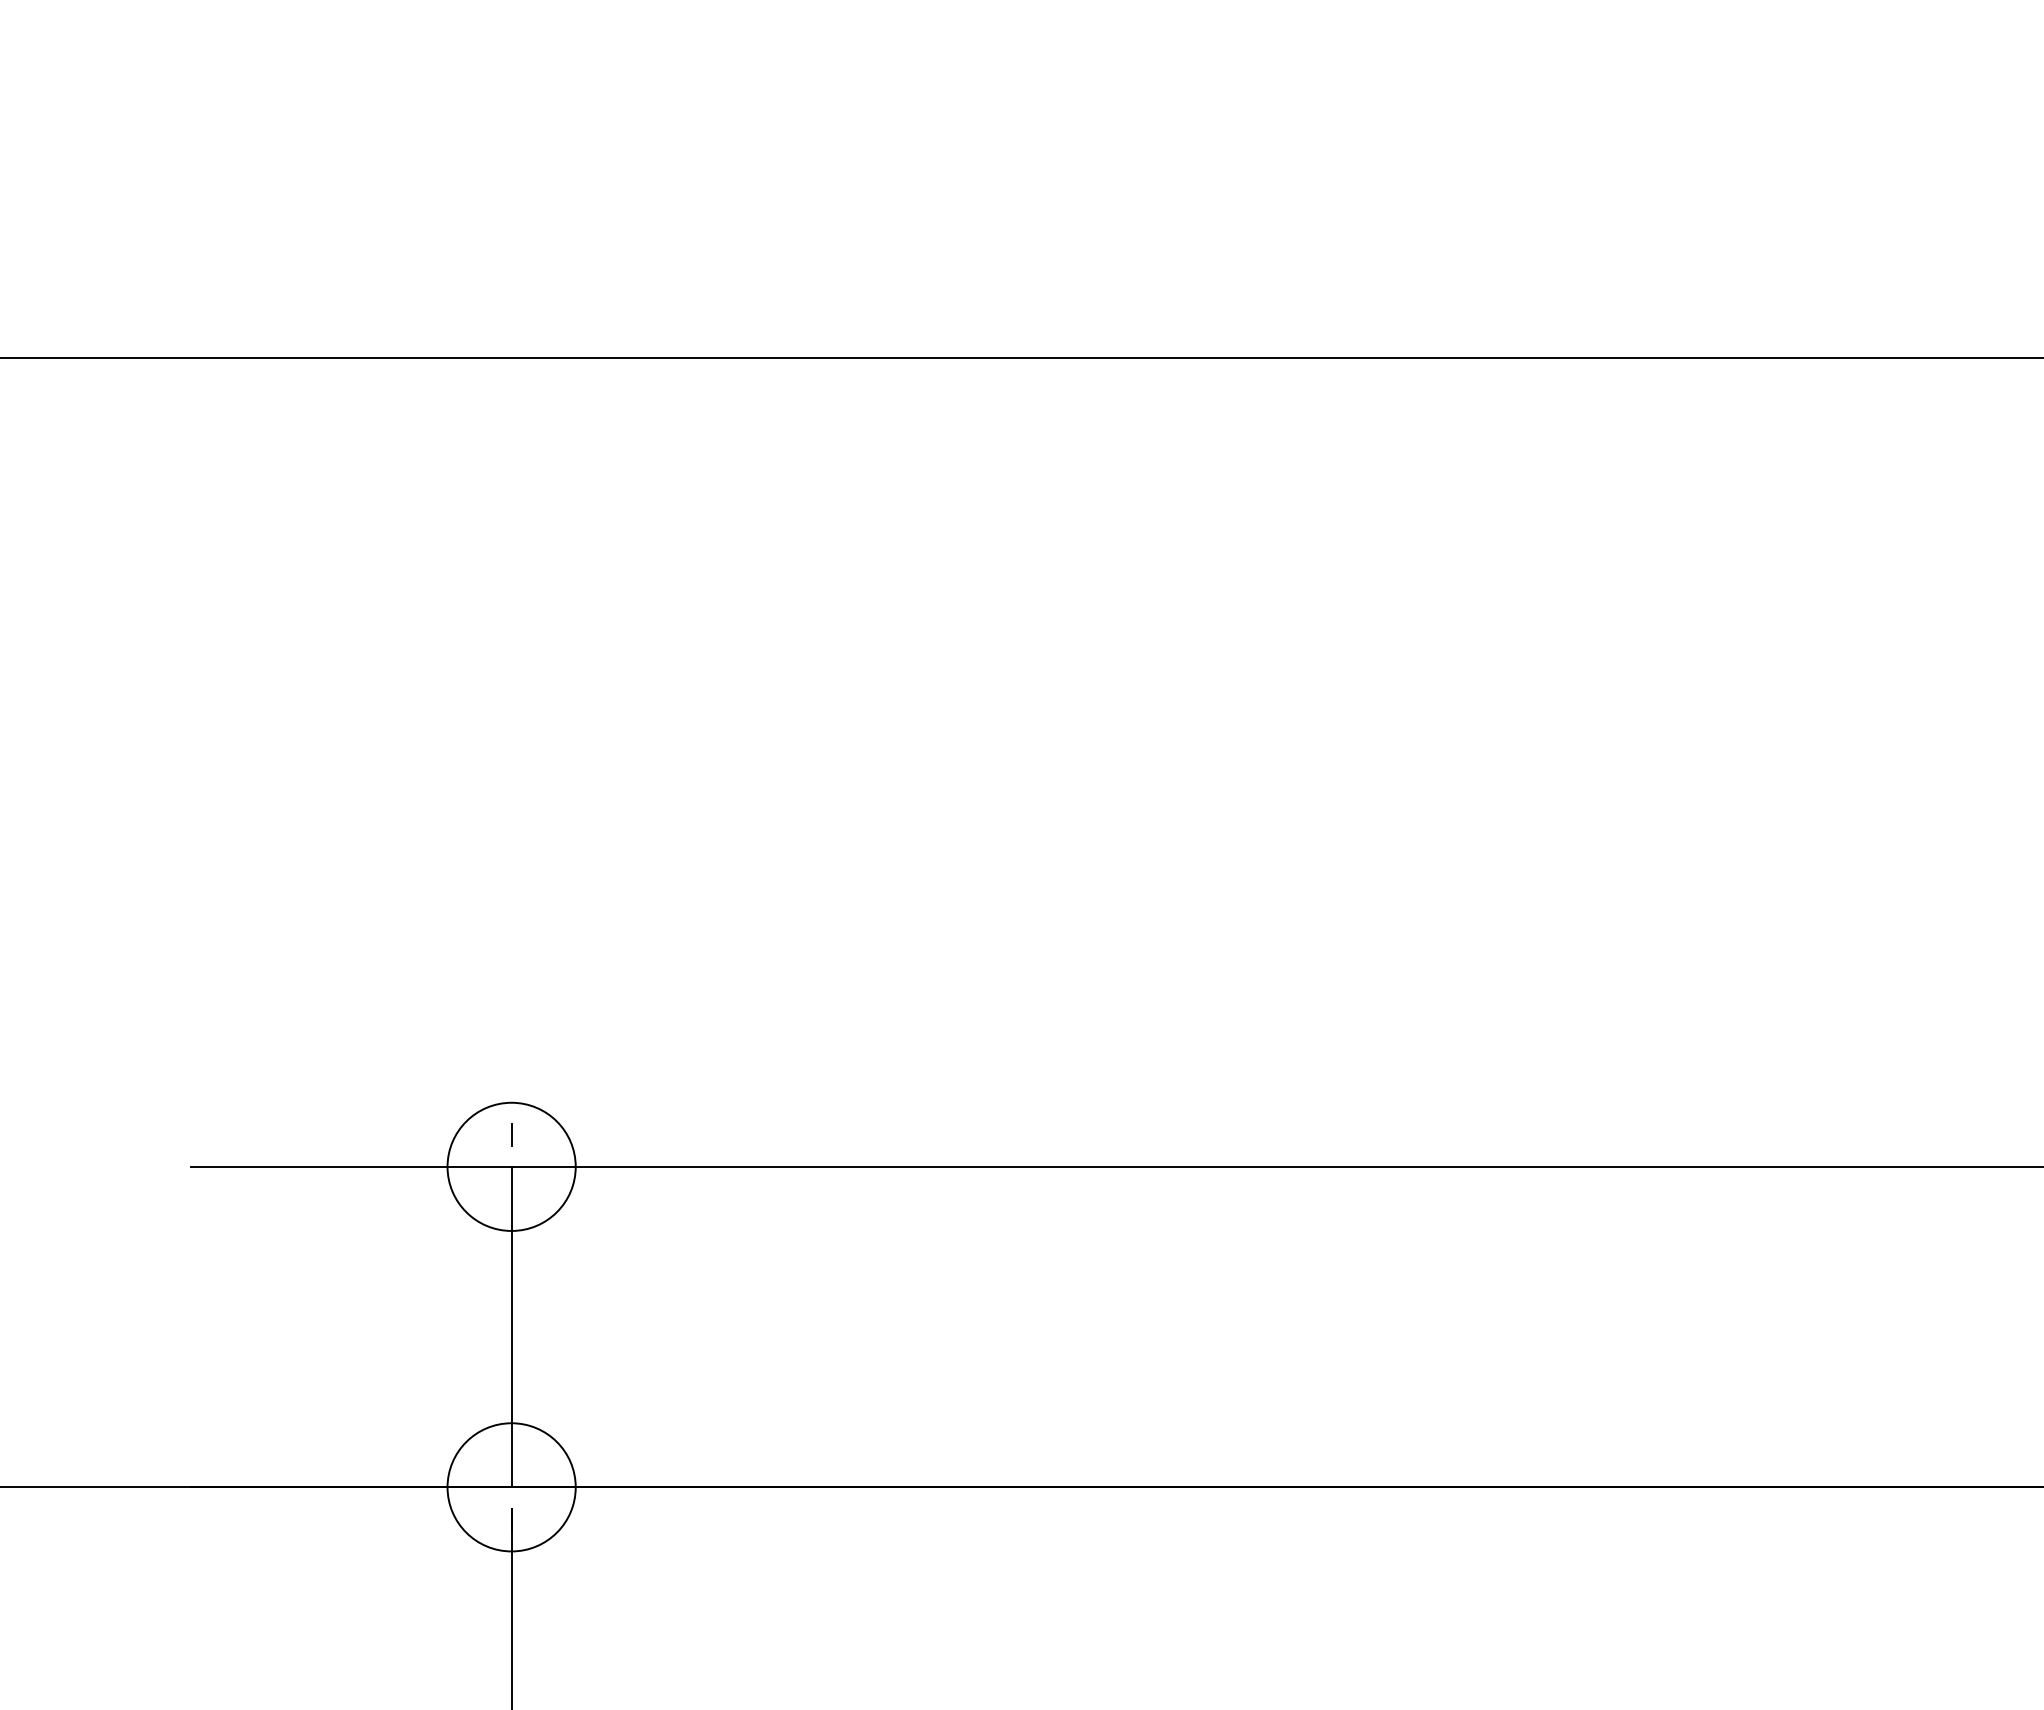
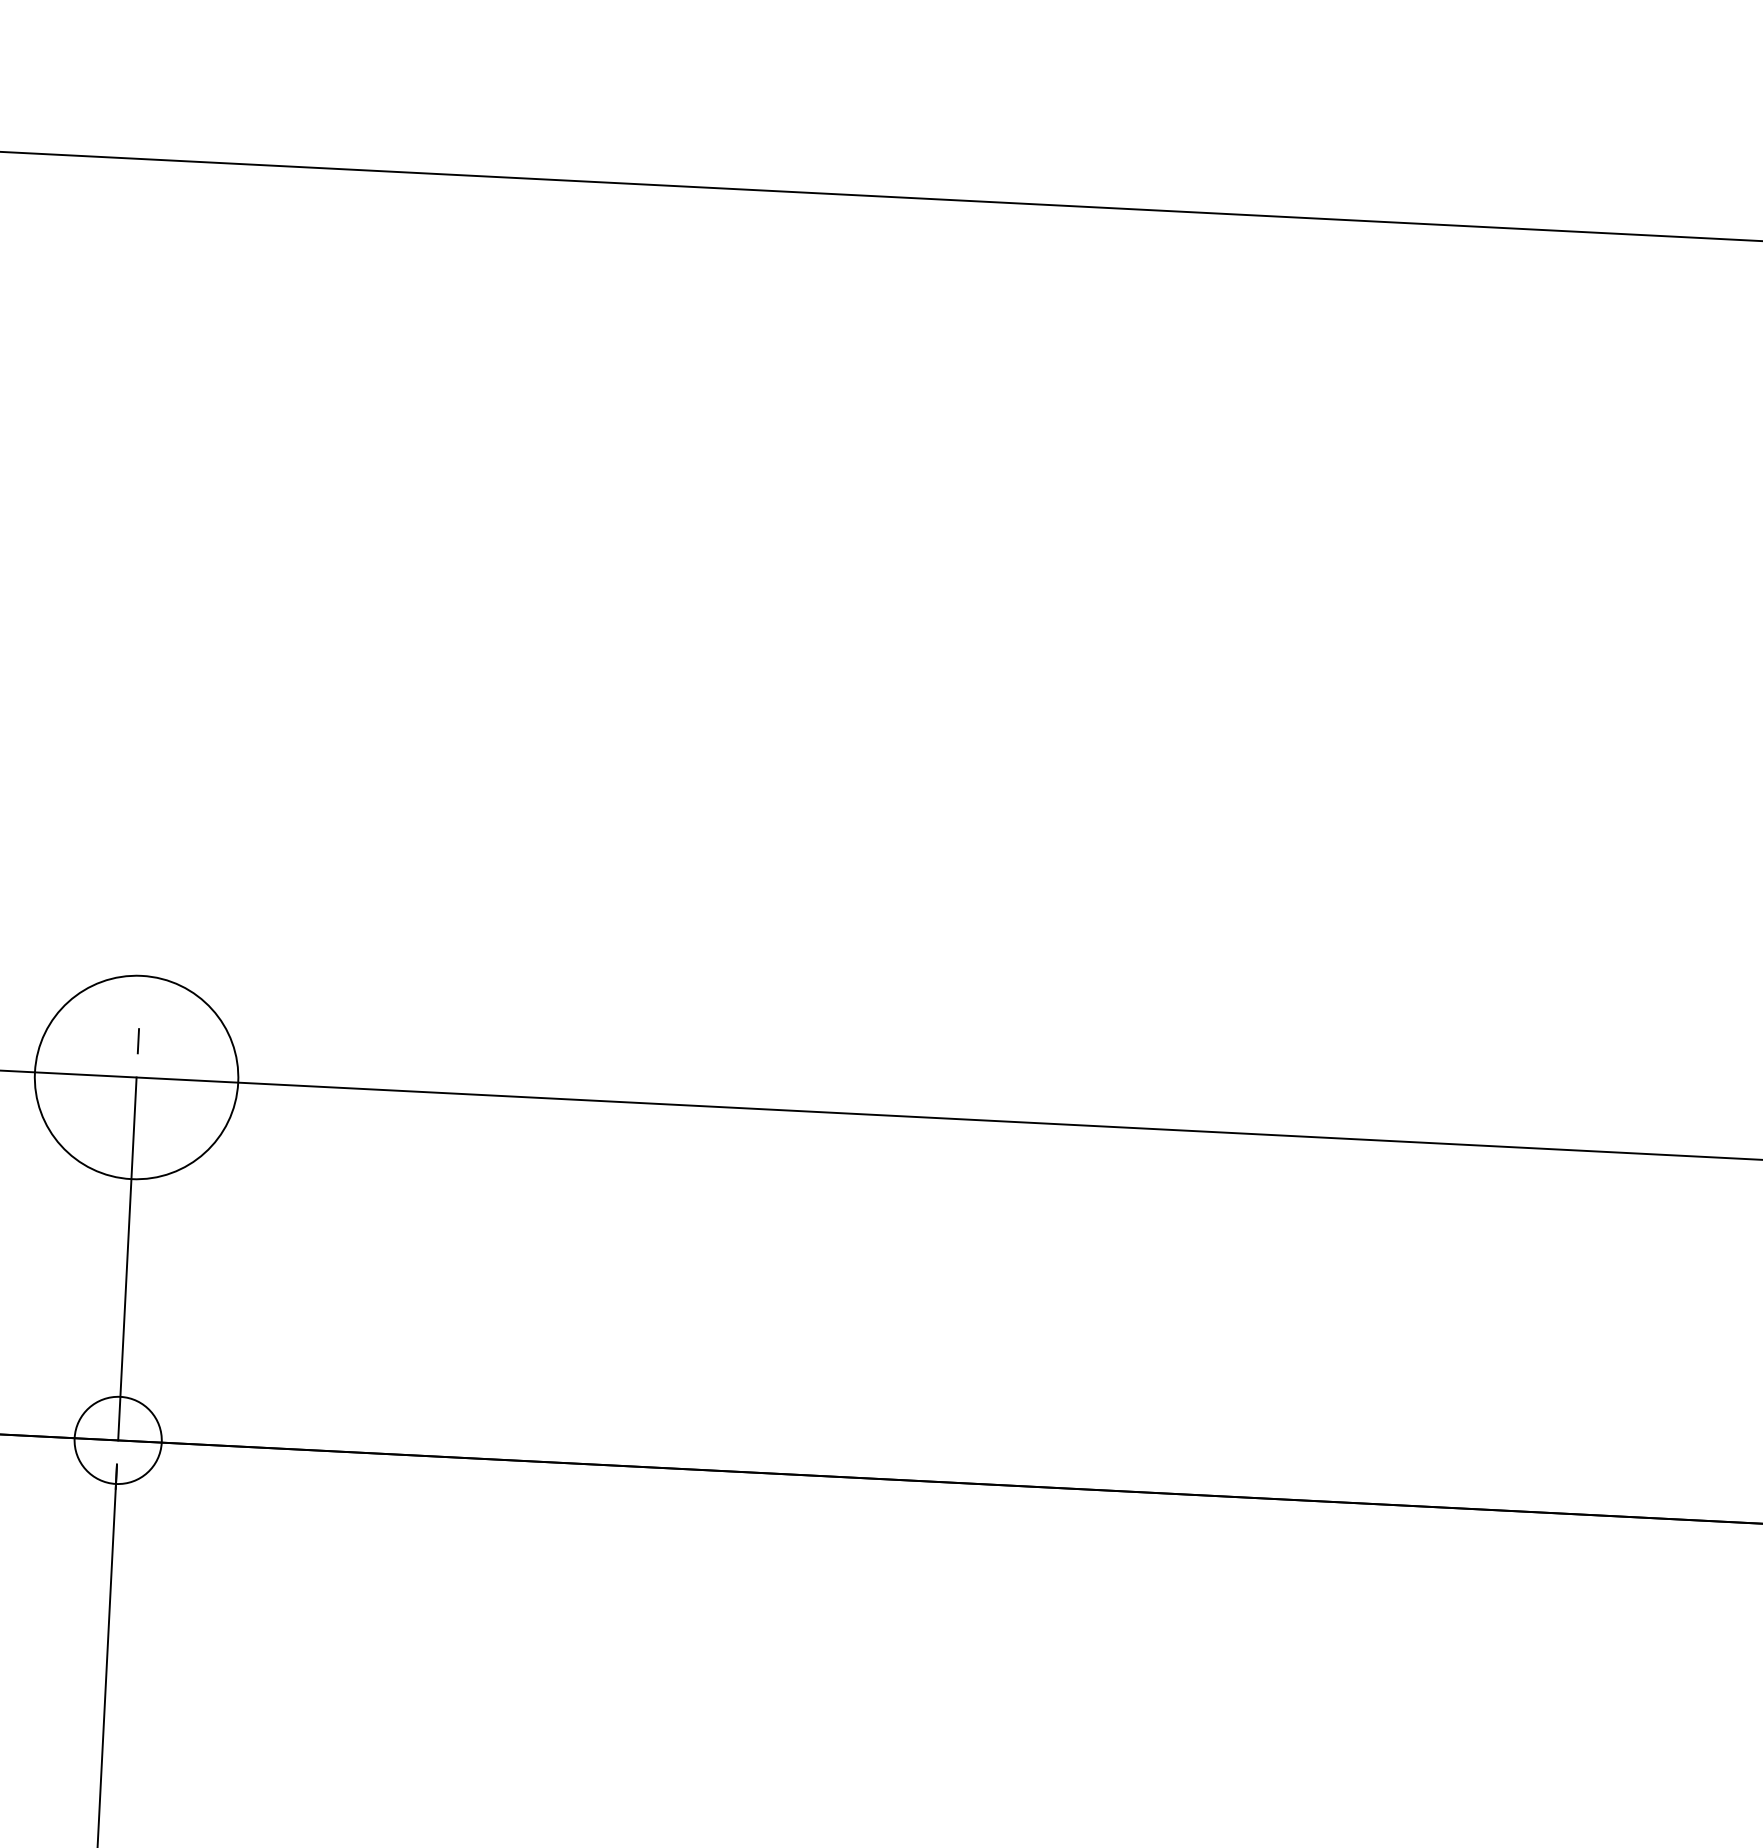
circle: (511, 1166) -> (136, 1077), size x1.4
circle: (511, 1487) -> (118, 1440), size x0.6

